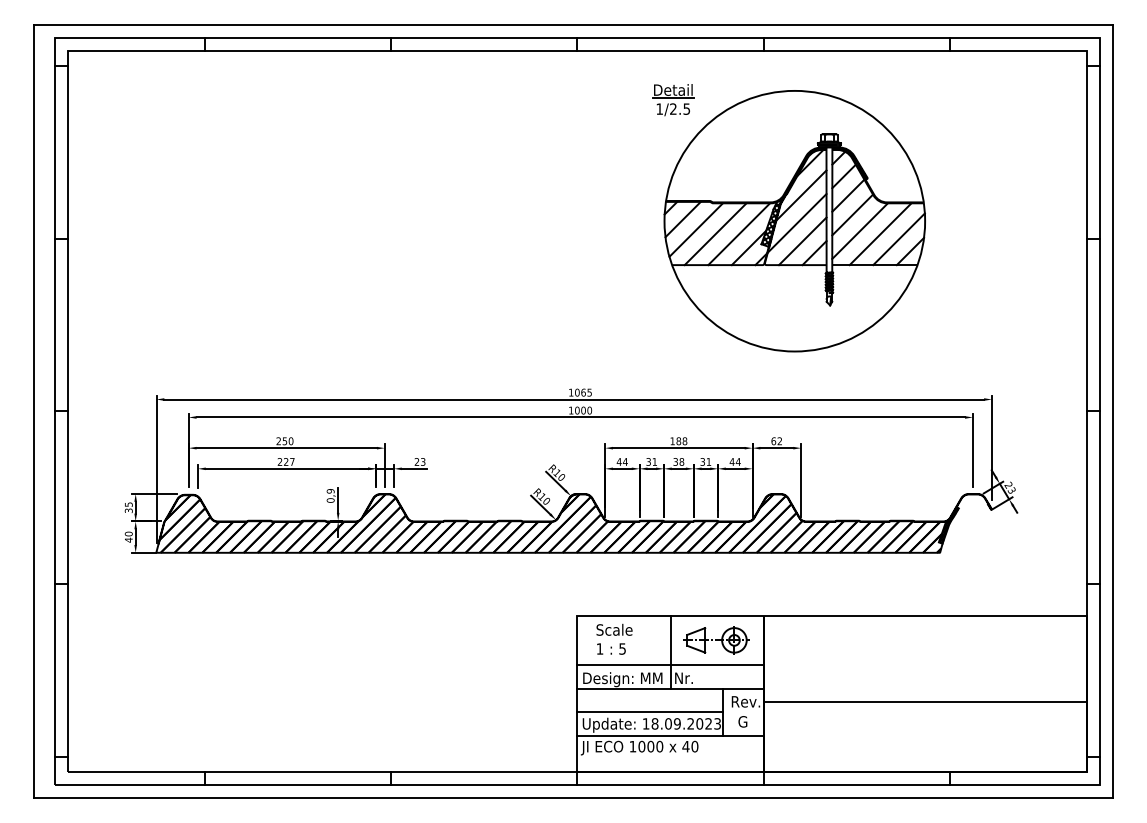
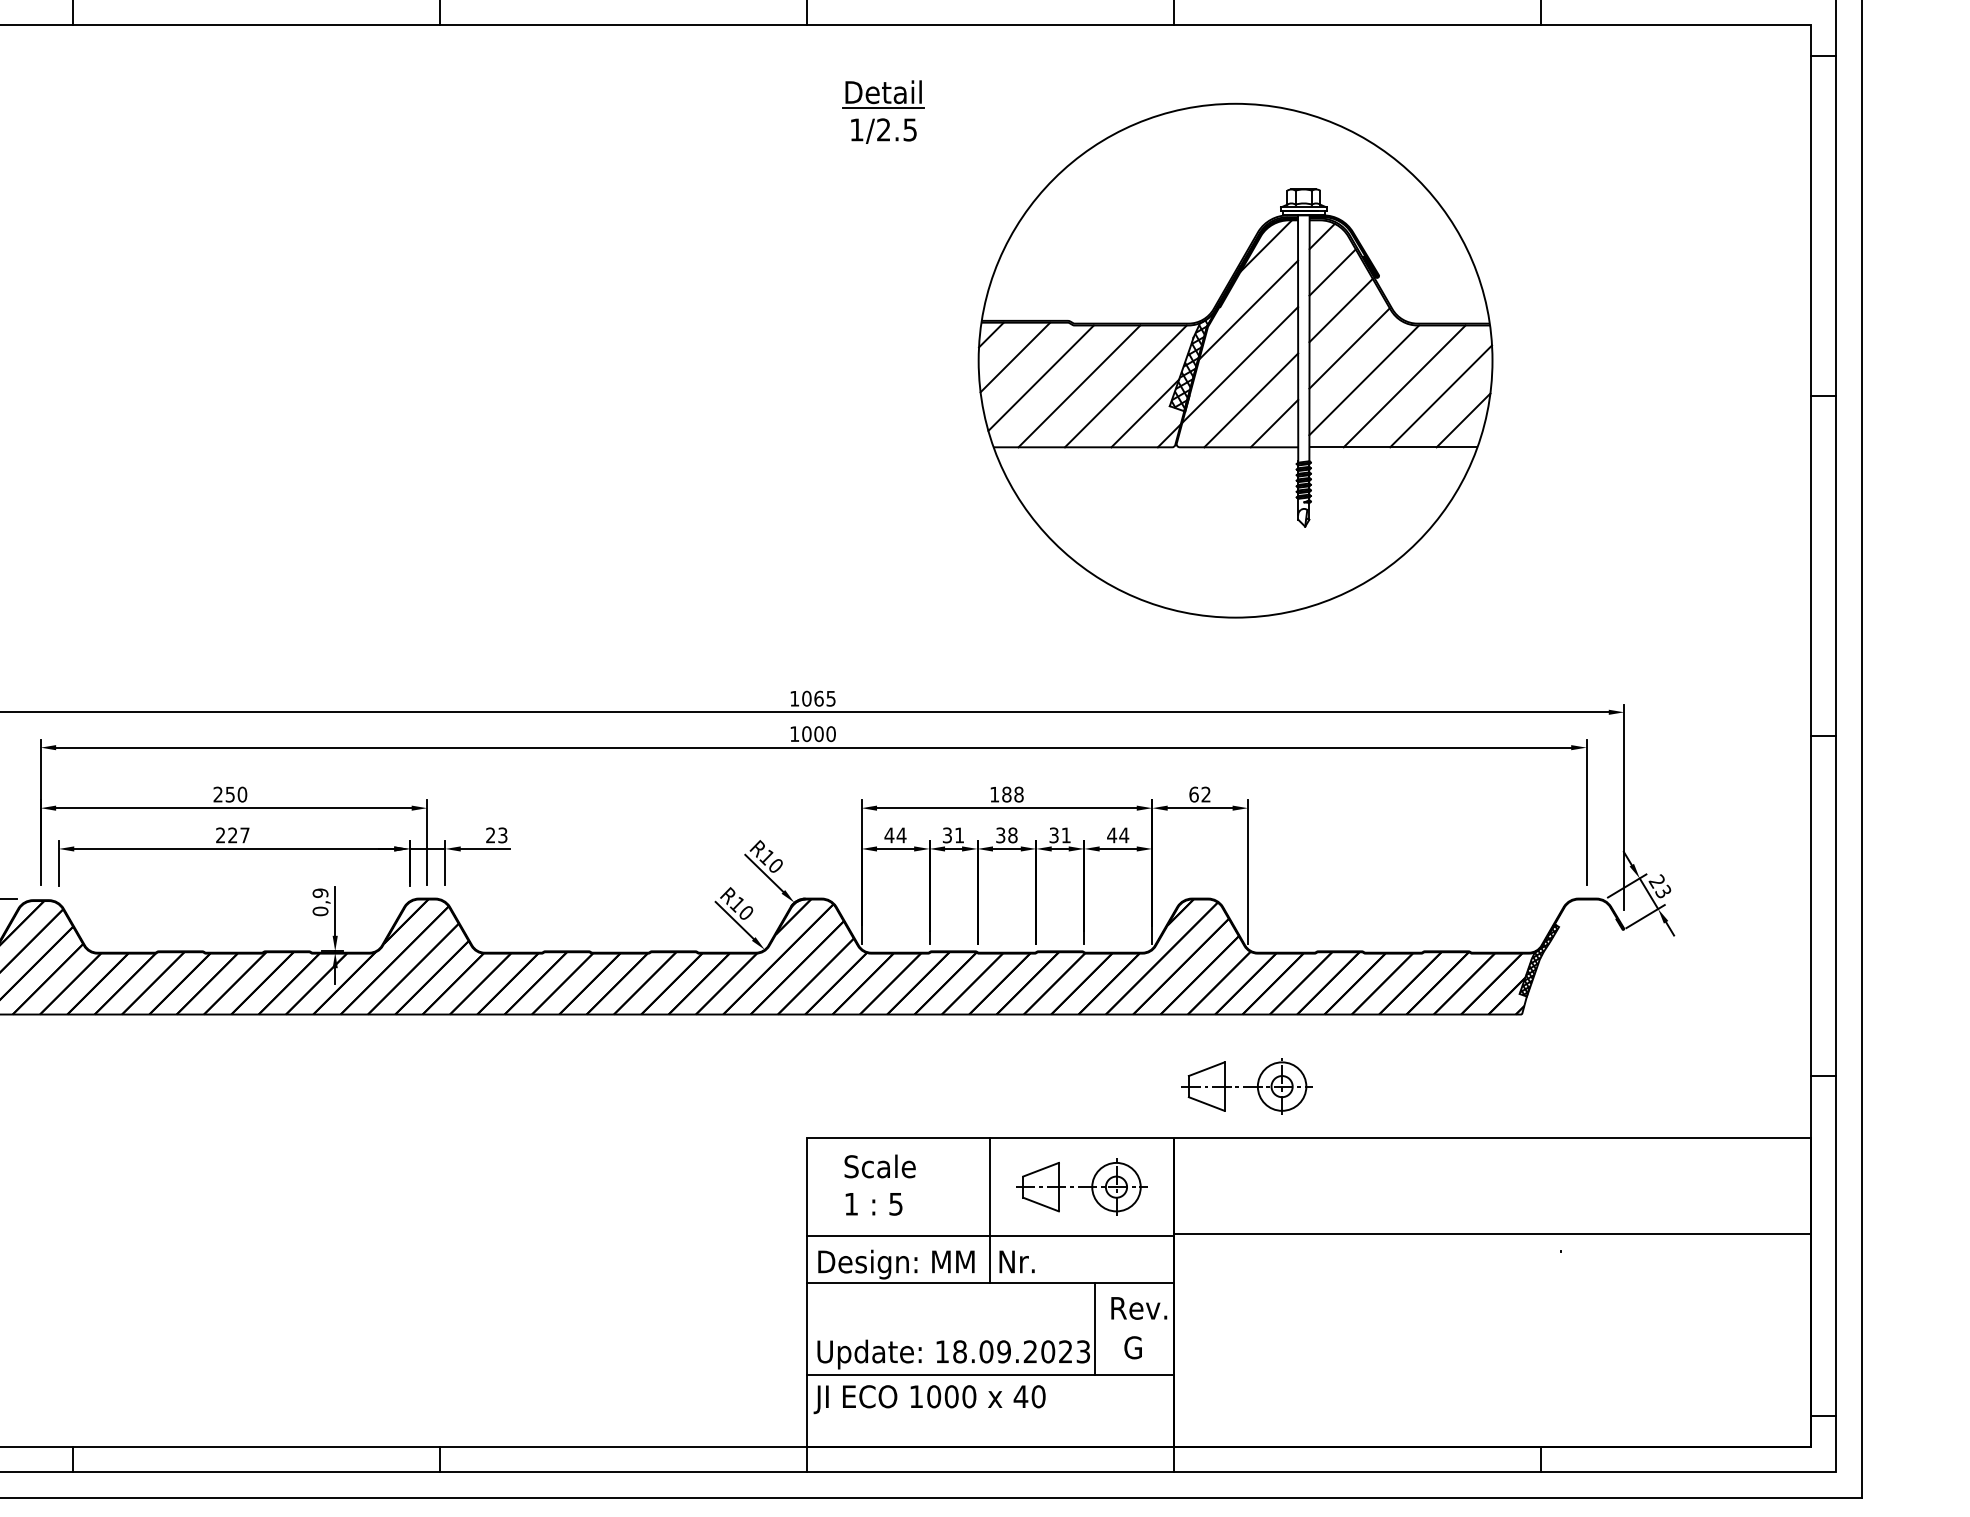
part: (673, 100) -> (883, 112), moved
part: (800, 589) -> (1246, 1086), added
line: (924, 702) -> (1491, 1234), moved
line: (650, 712) -> (951, 1329), removed

